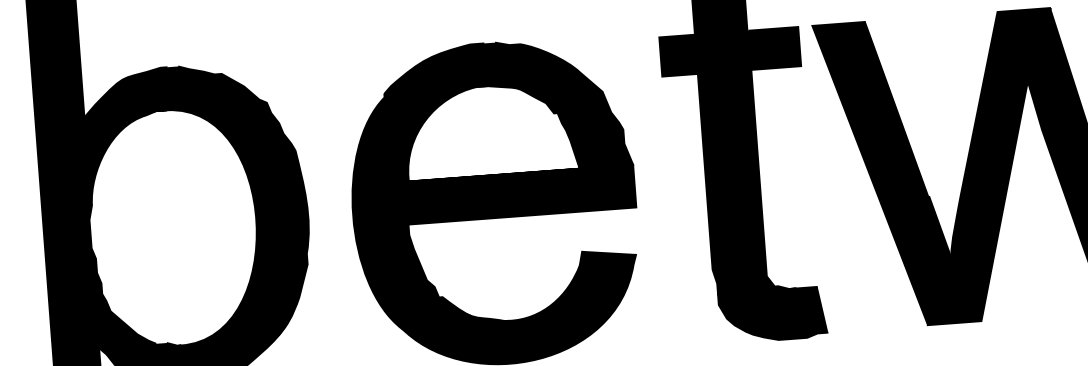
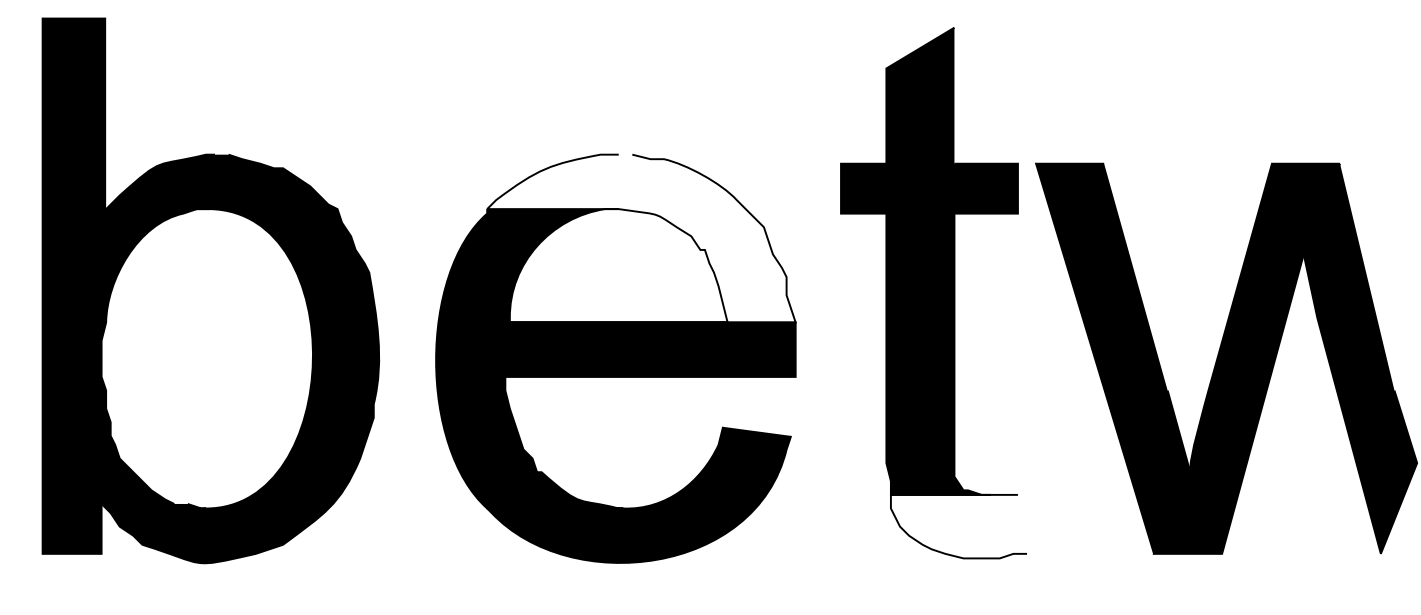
fill: (507, 107) -> (641, 238), removed
fill: (772, 315) -> (958, 526), removed

